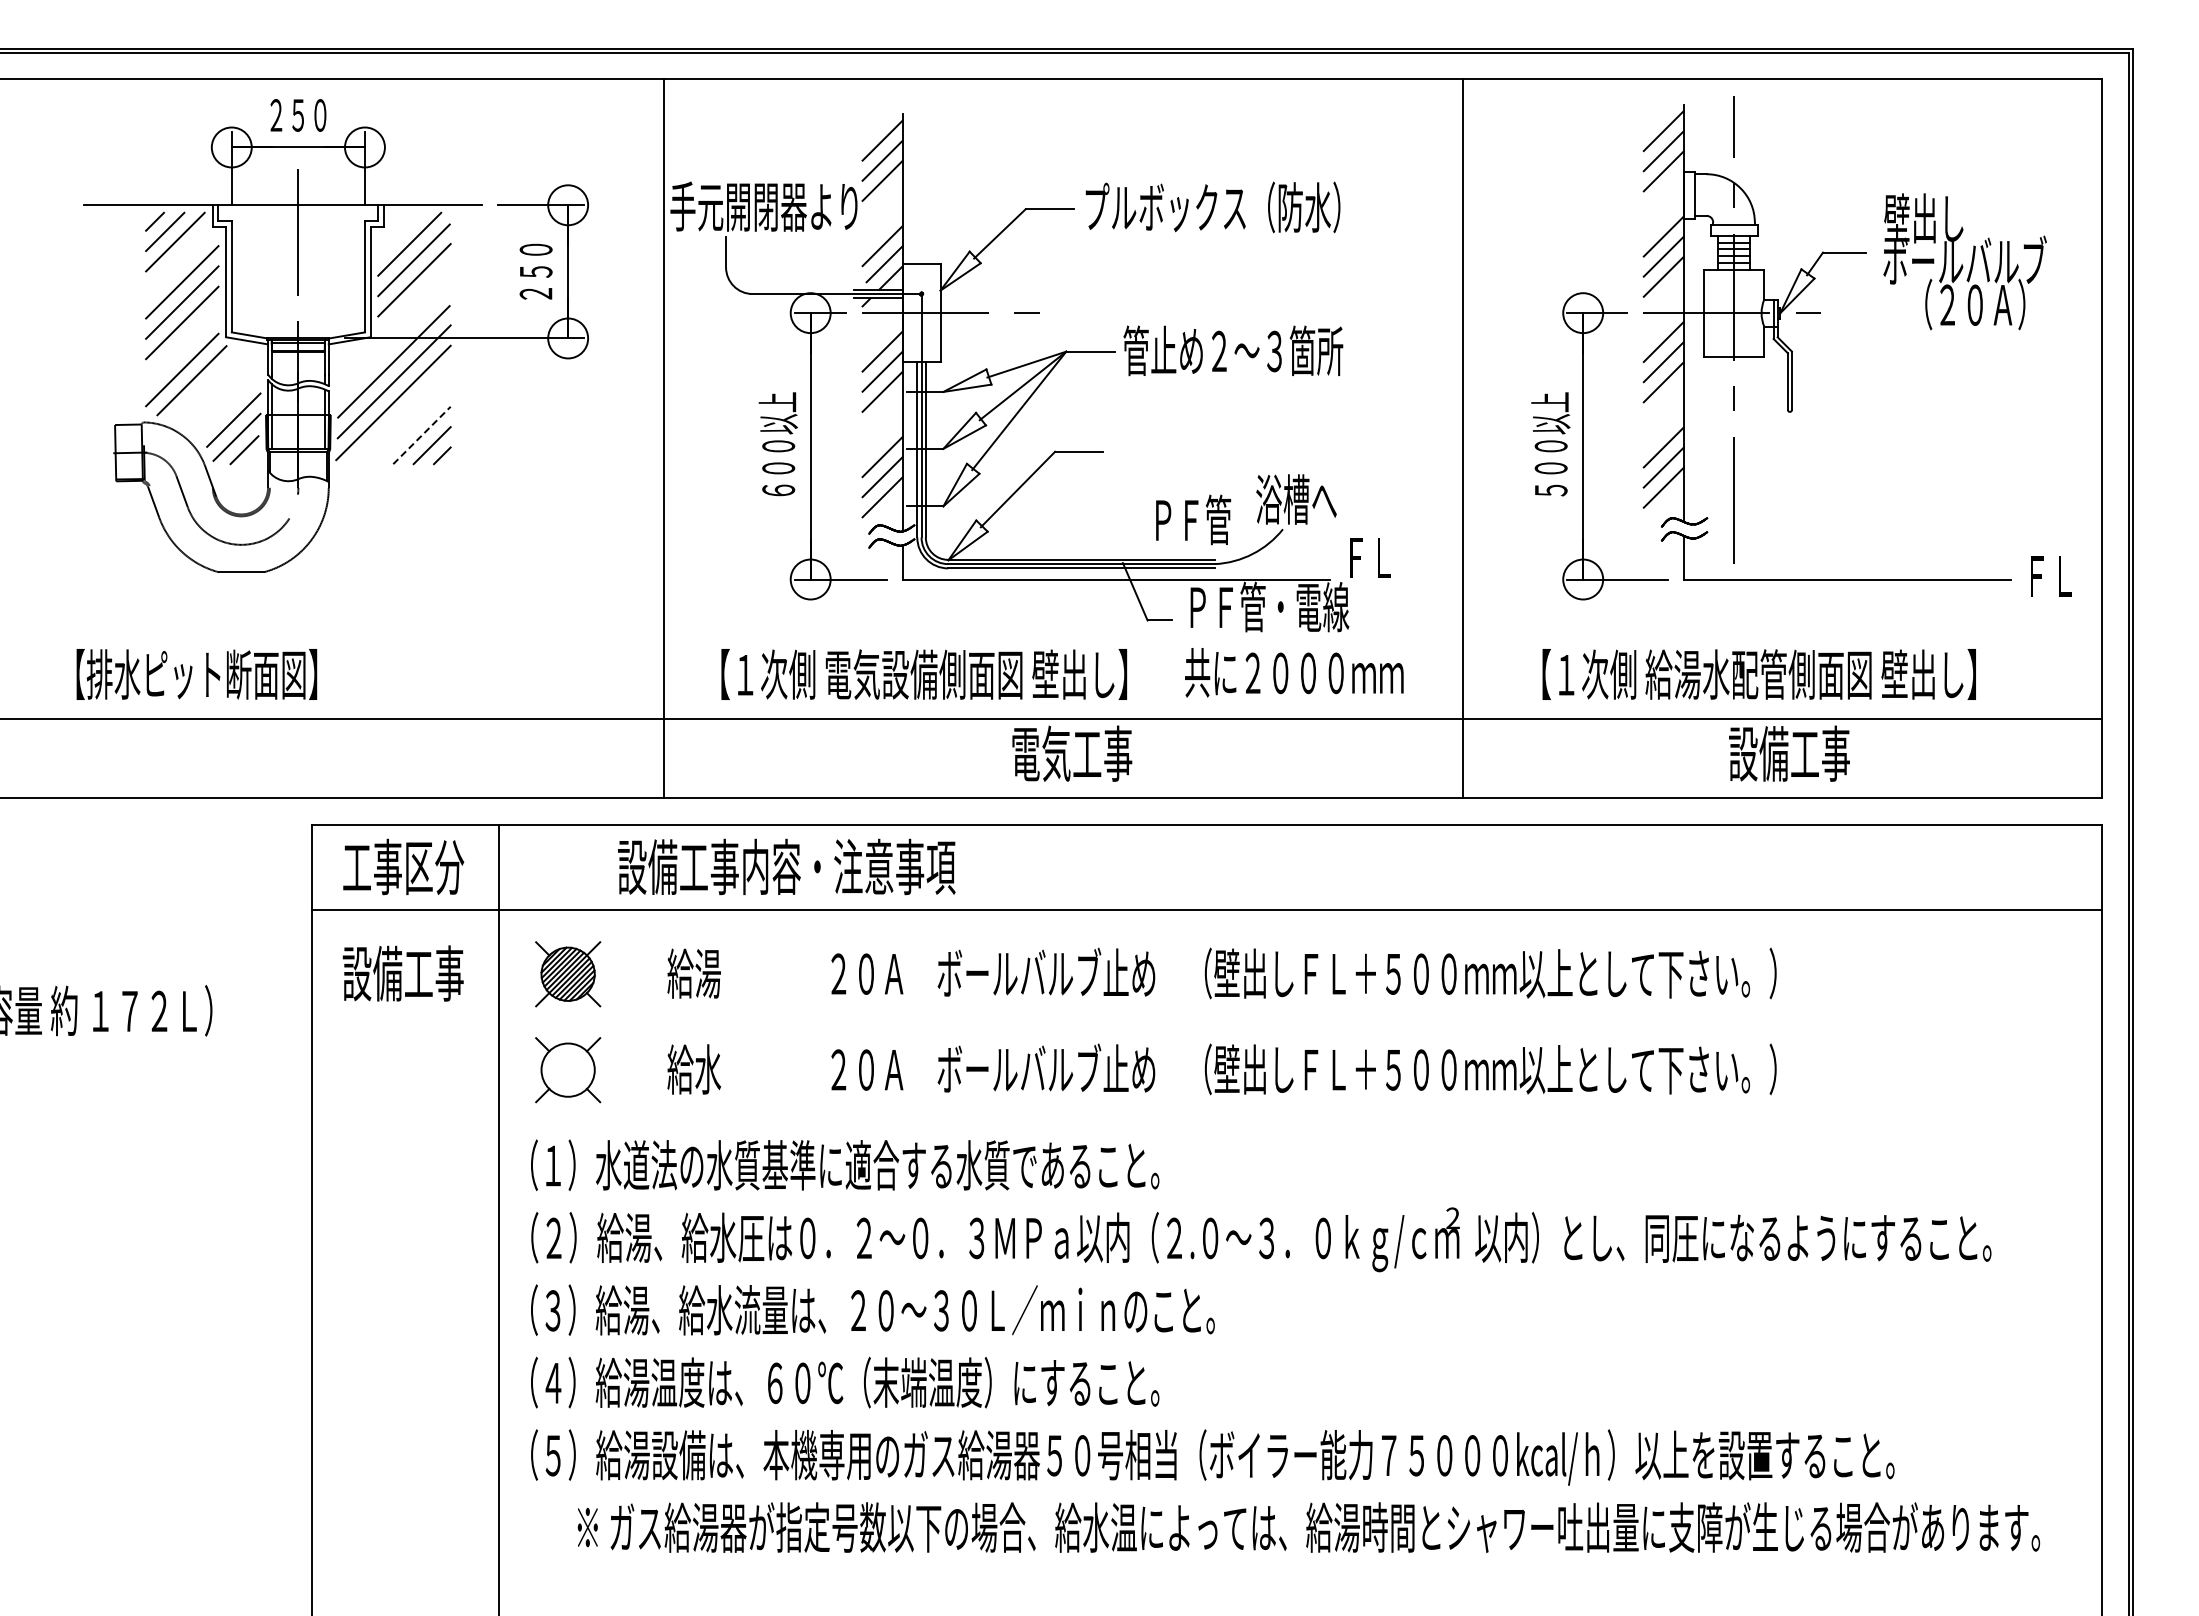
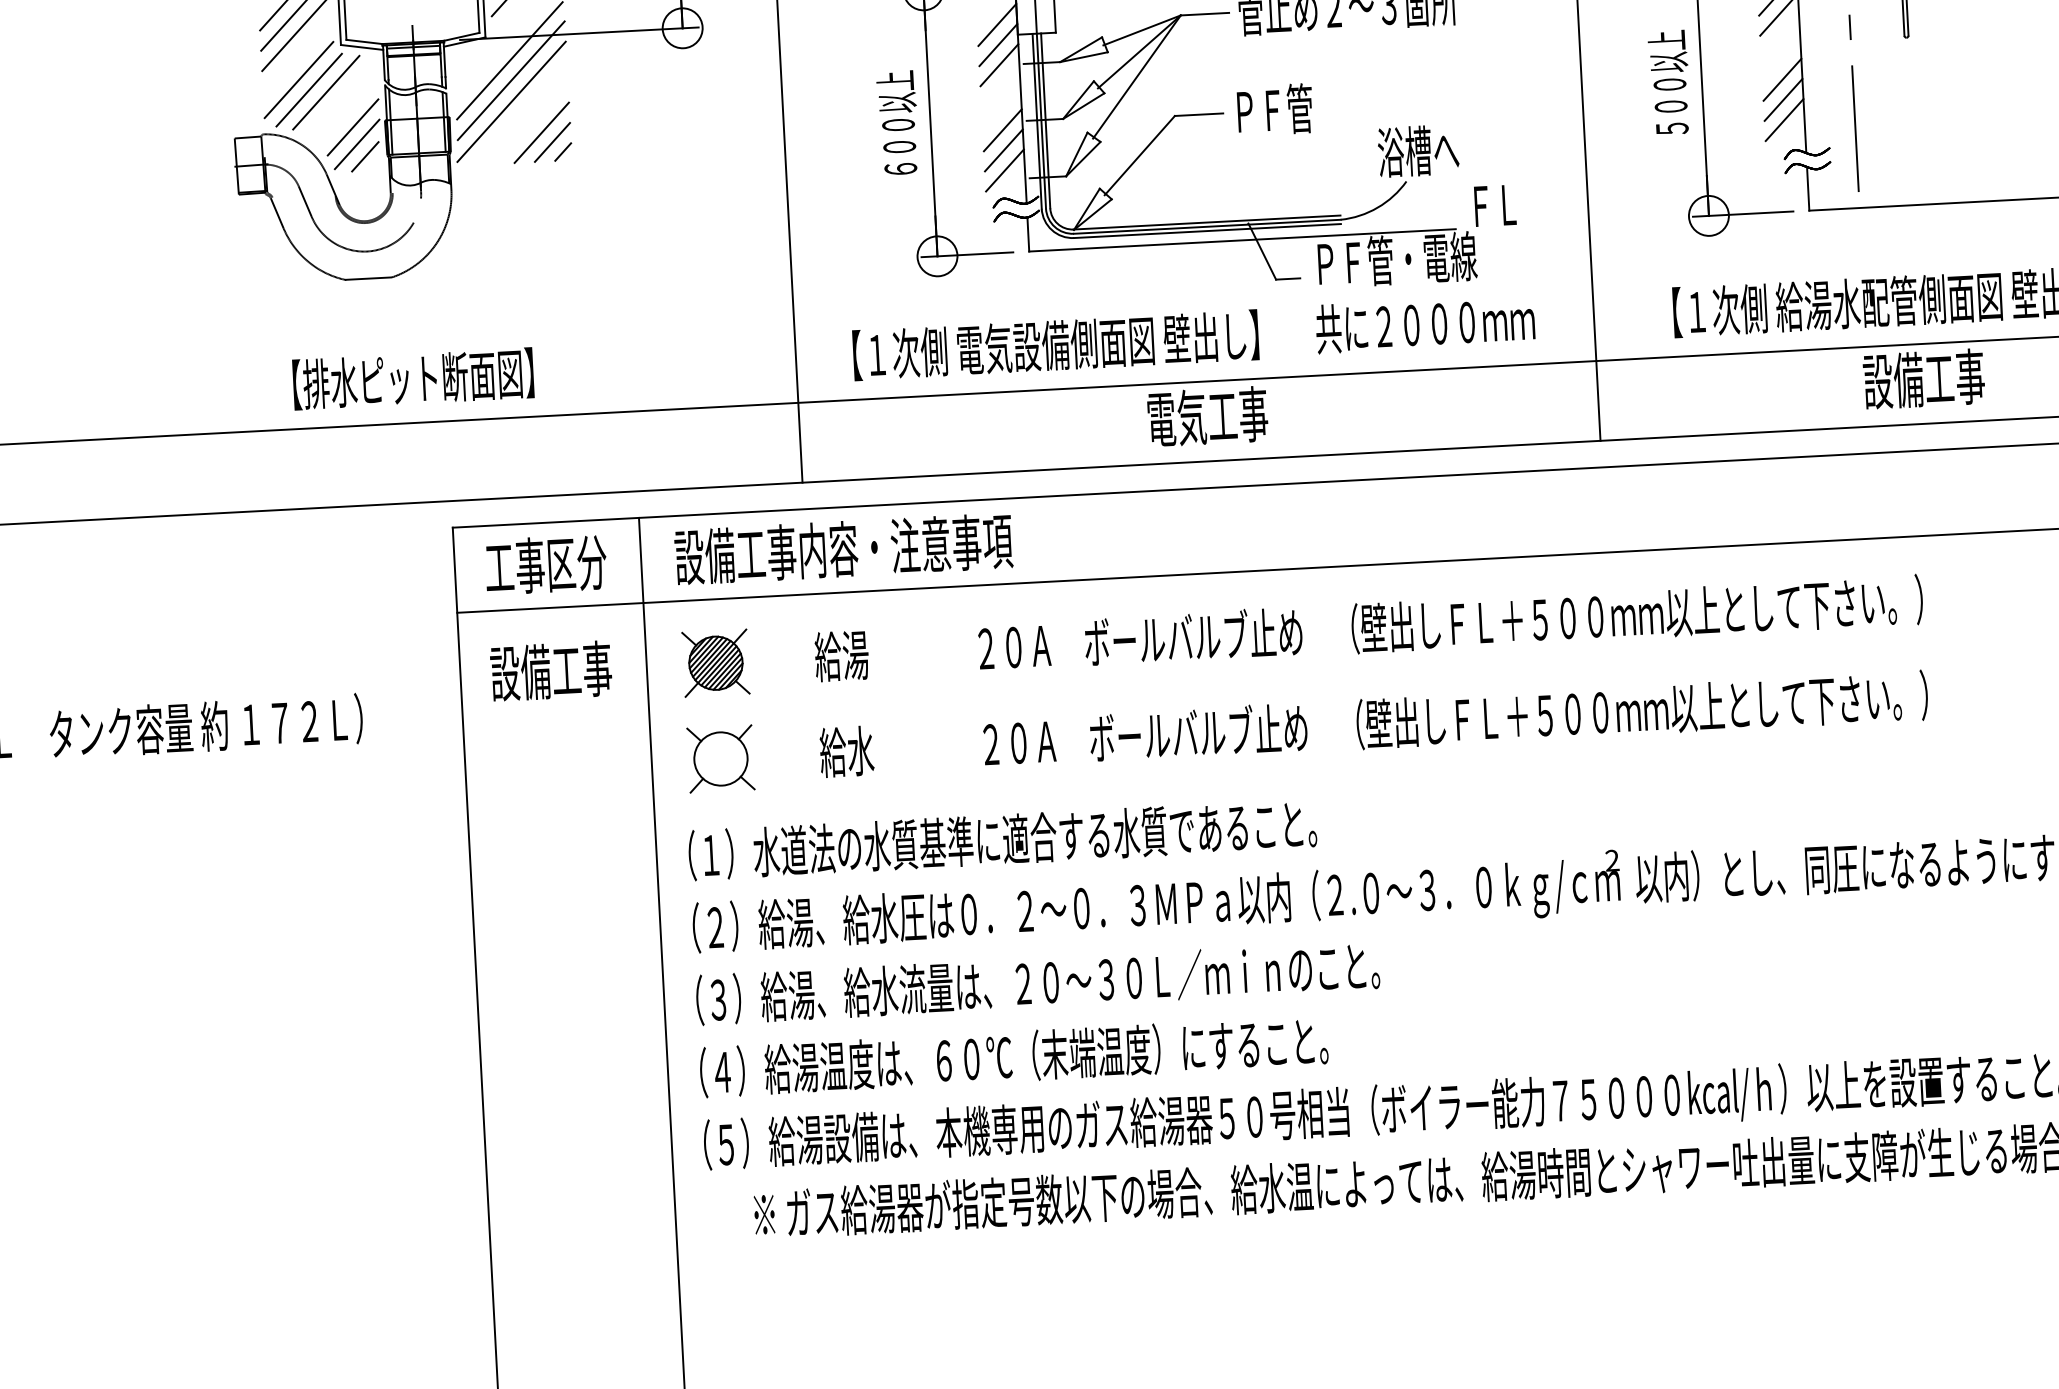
line: (208, 384) -> (325, 93), added
line: (422, 435) -> (542, 132), dashed -> solid
text: (1193, 519) -> (1275, 109), moved
text: (196, 674) -> (413, 378), moved
text: (786, 866) -> (843, 548), moved

